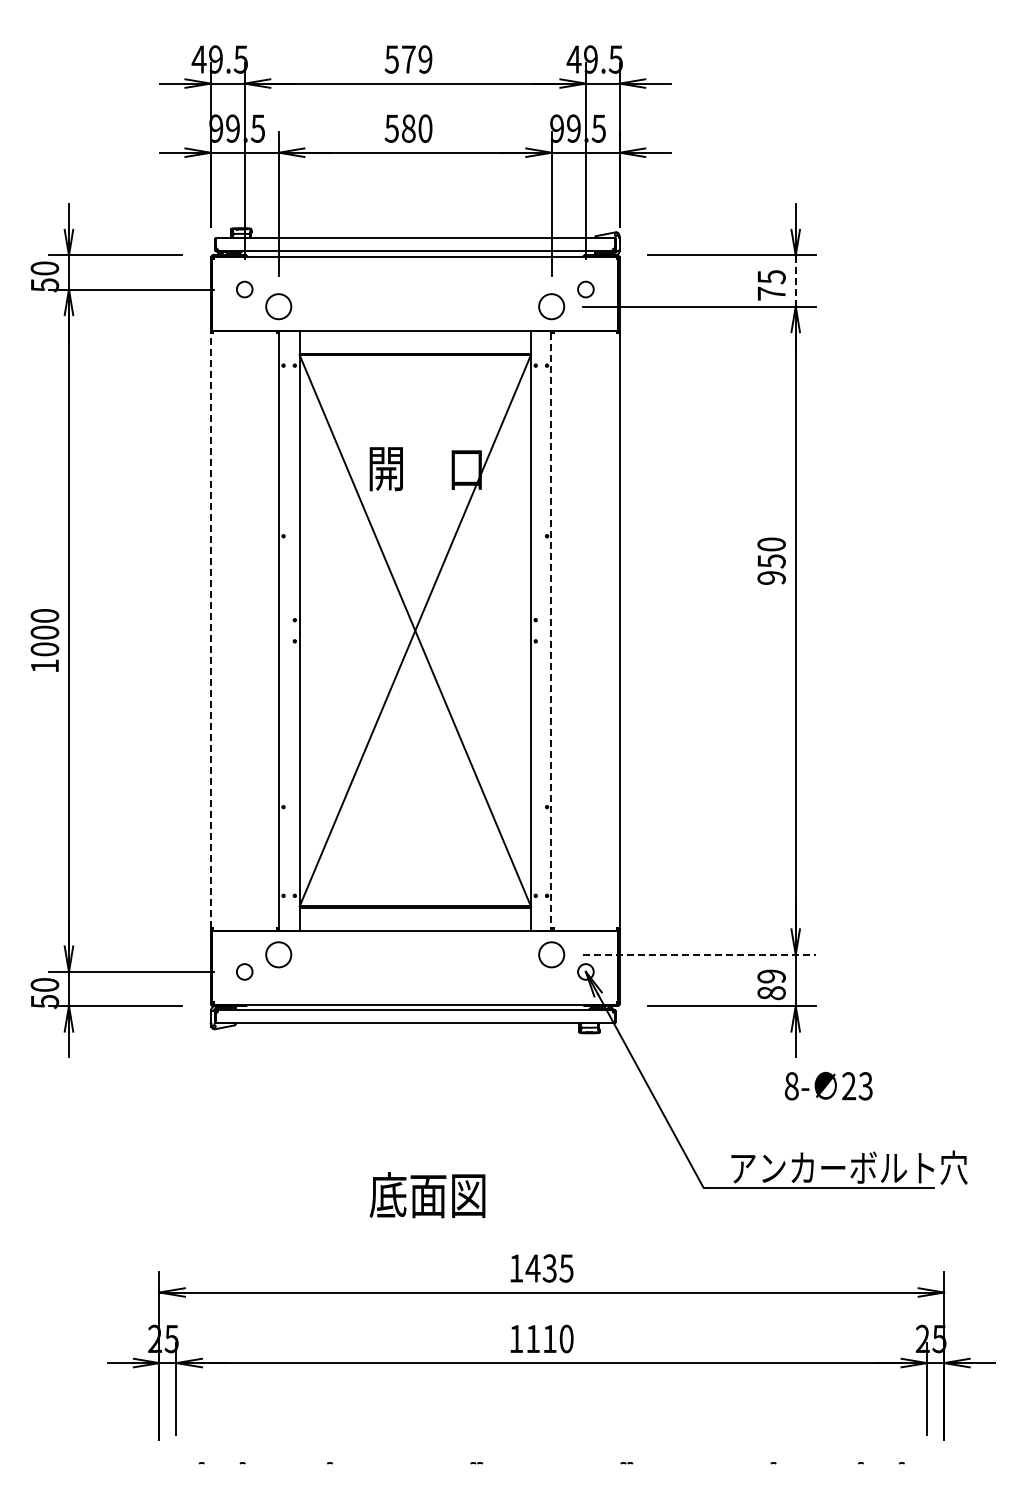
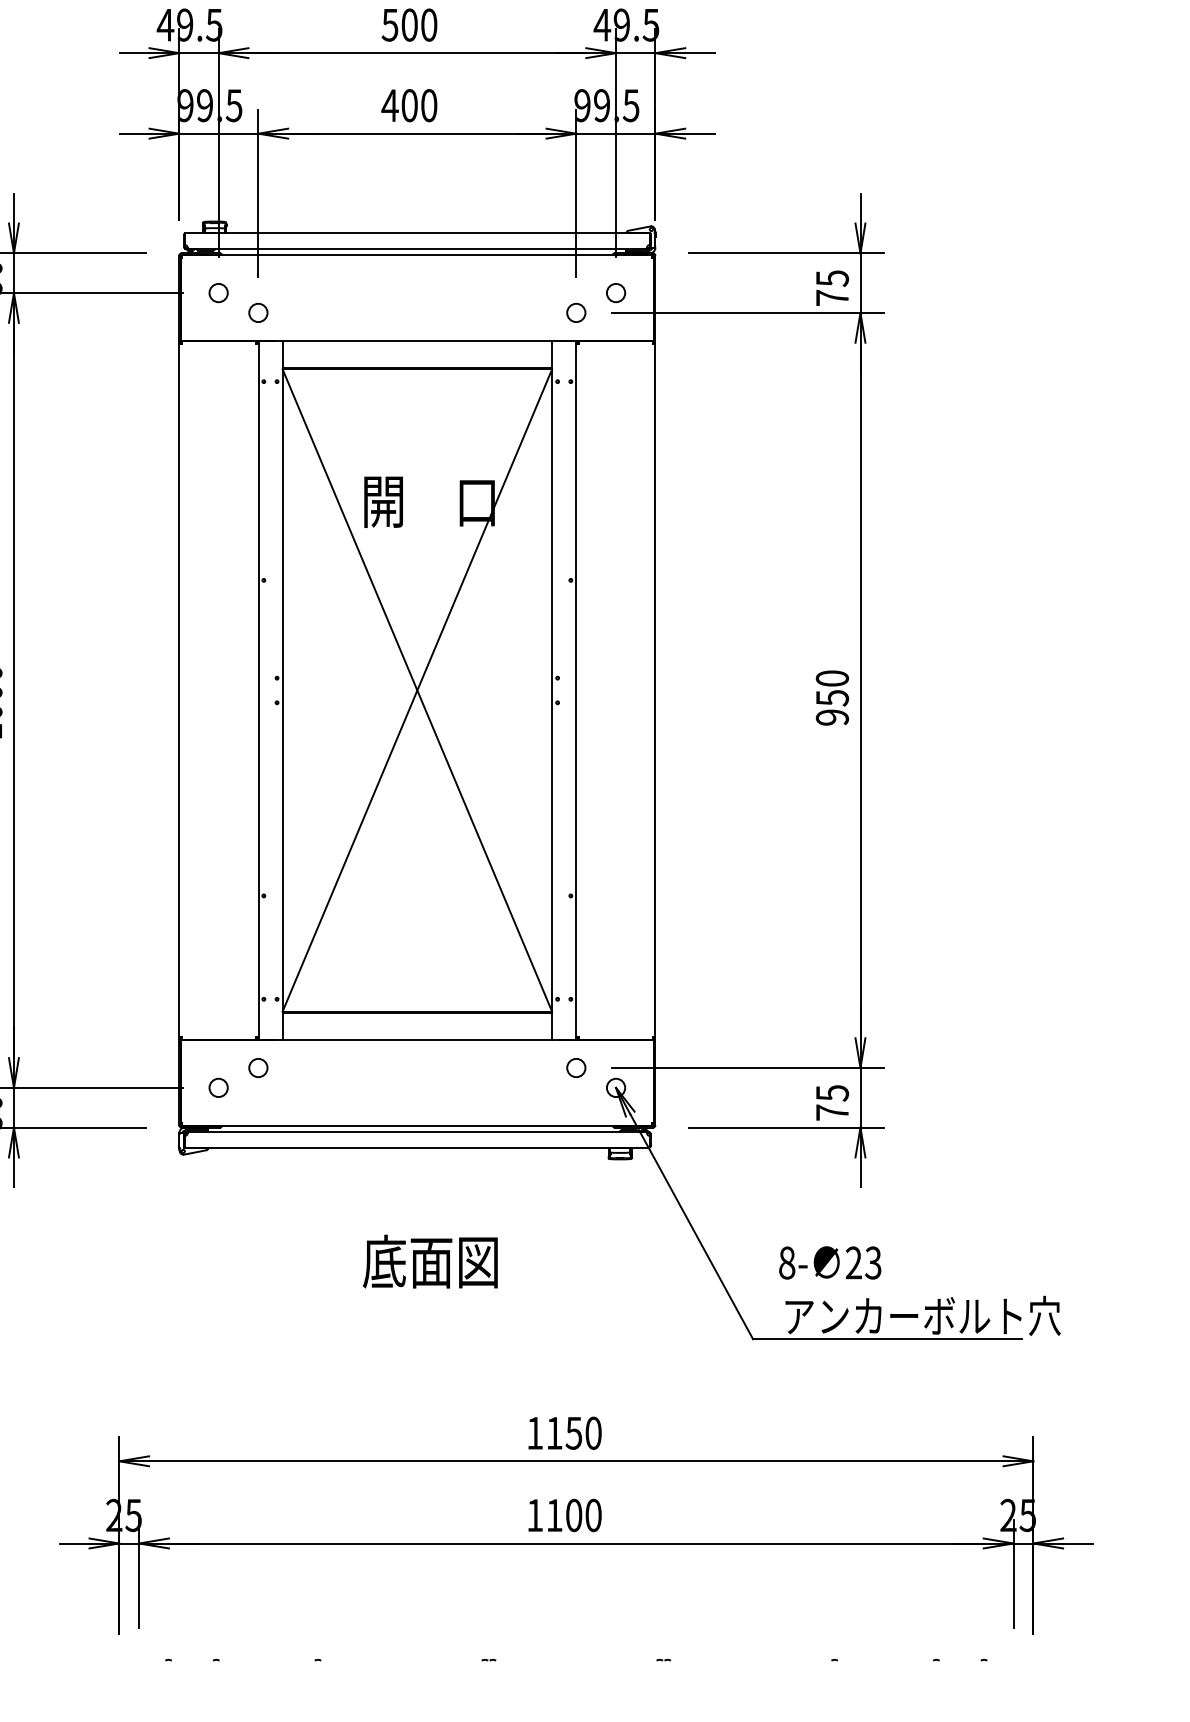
text: (417, 59) -> (419, 25), 579 -> 500
text: (399, 128) -> (398, 105), 580 -> 400
line: (795, 281) -> (860, 283), dashed -> solid
circle: (278, 306) -> (258, 312), size x0.62
circle: (551, 306) -> (575, 312), size x0.62
text: (771, 560) -> (832, 697), moved
line: (210, 630) -> (178, 690), dashed -> solid
line: (551, 630) -> (575, 690), dashed -> solid
circle: (278, 954) -> (258, 1067), size x0.62
circle: (551, 954) -> (575, 1067), size x0.62
line: (699, 954) -> (748, 1067), dashed -> solid
text: (771, 984) -> (832, 1102), 89 -> 75
text: (828, 1085) -> (829, 1262), moved
text: (427, 1195) -> (430, 1262), moved
text: (549, 1268) -> (573, 1433), 1435 -> 1150
text: (549, 1338) -> (573, 1514), 1110 -> 1100

